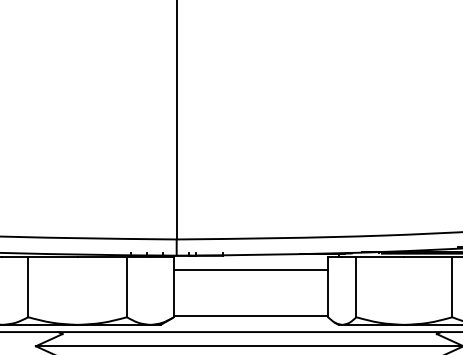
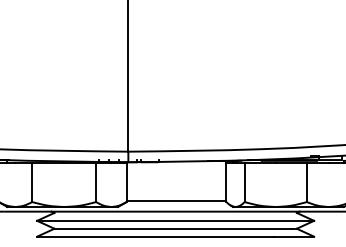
line: (251, 270) -> (176, 171), removed

